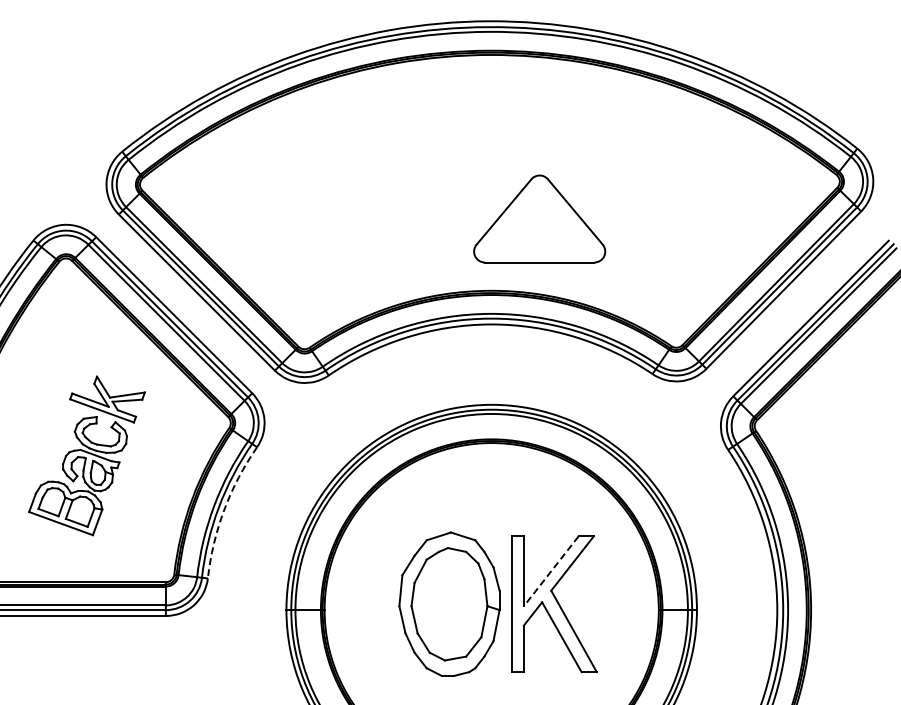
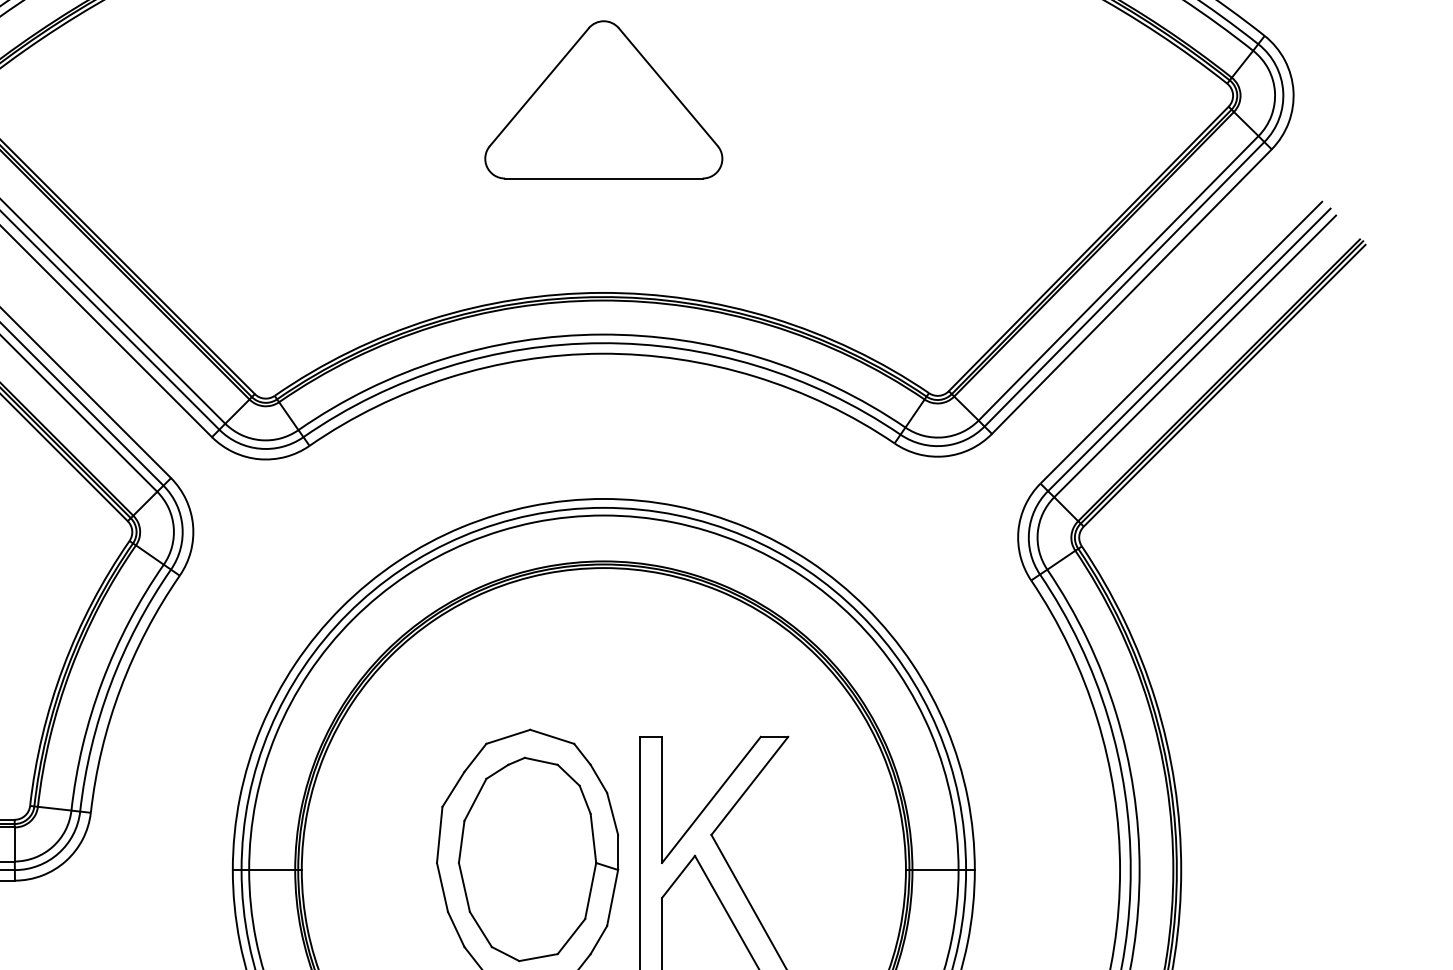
part: (539, 218) -> (603, 98), moved
arc: (224, 509) -> (120, 688), dashed -> solid
line: (550, 571) -> (710, 800), dashed -> solid

